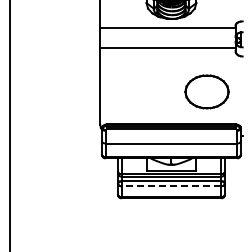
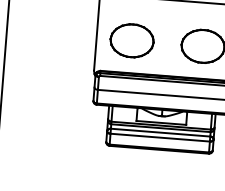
part: (135, 91) -> (131, 40), added
line: (171, 186) -> (160, 137), dashed -> solid

